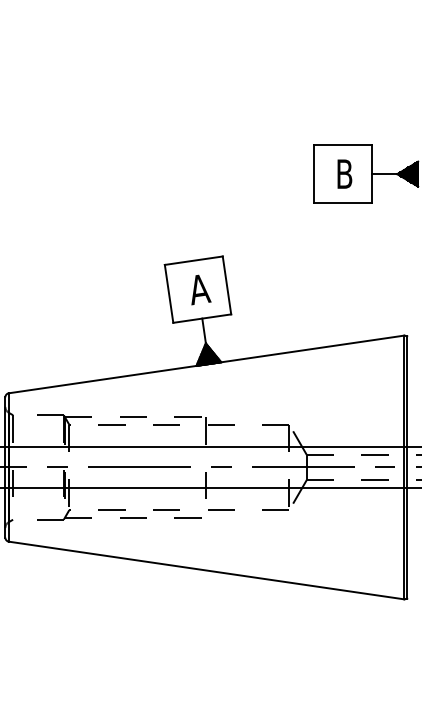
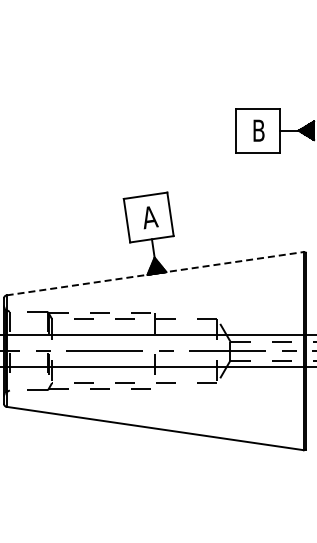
line: (207, 364) -> (155, 273), solid -> dashed

